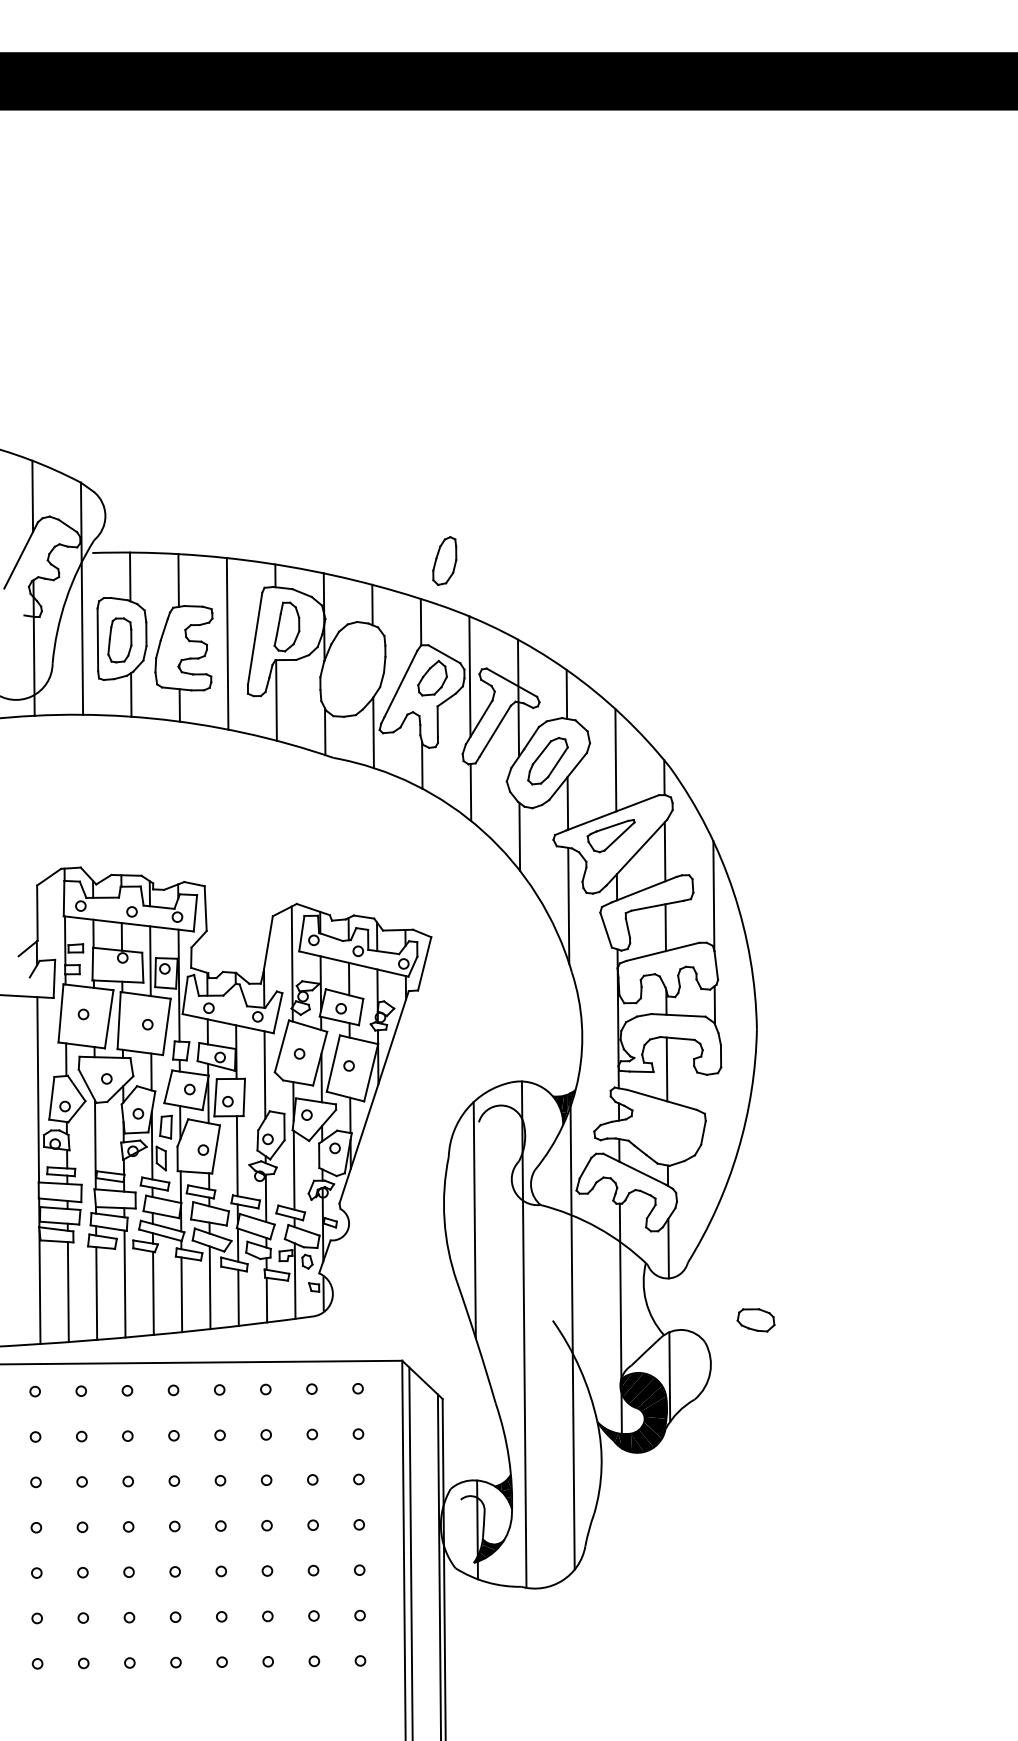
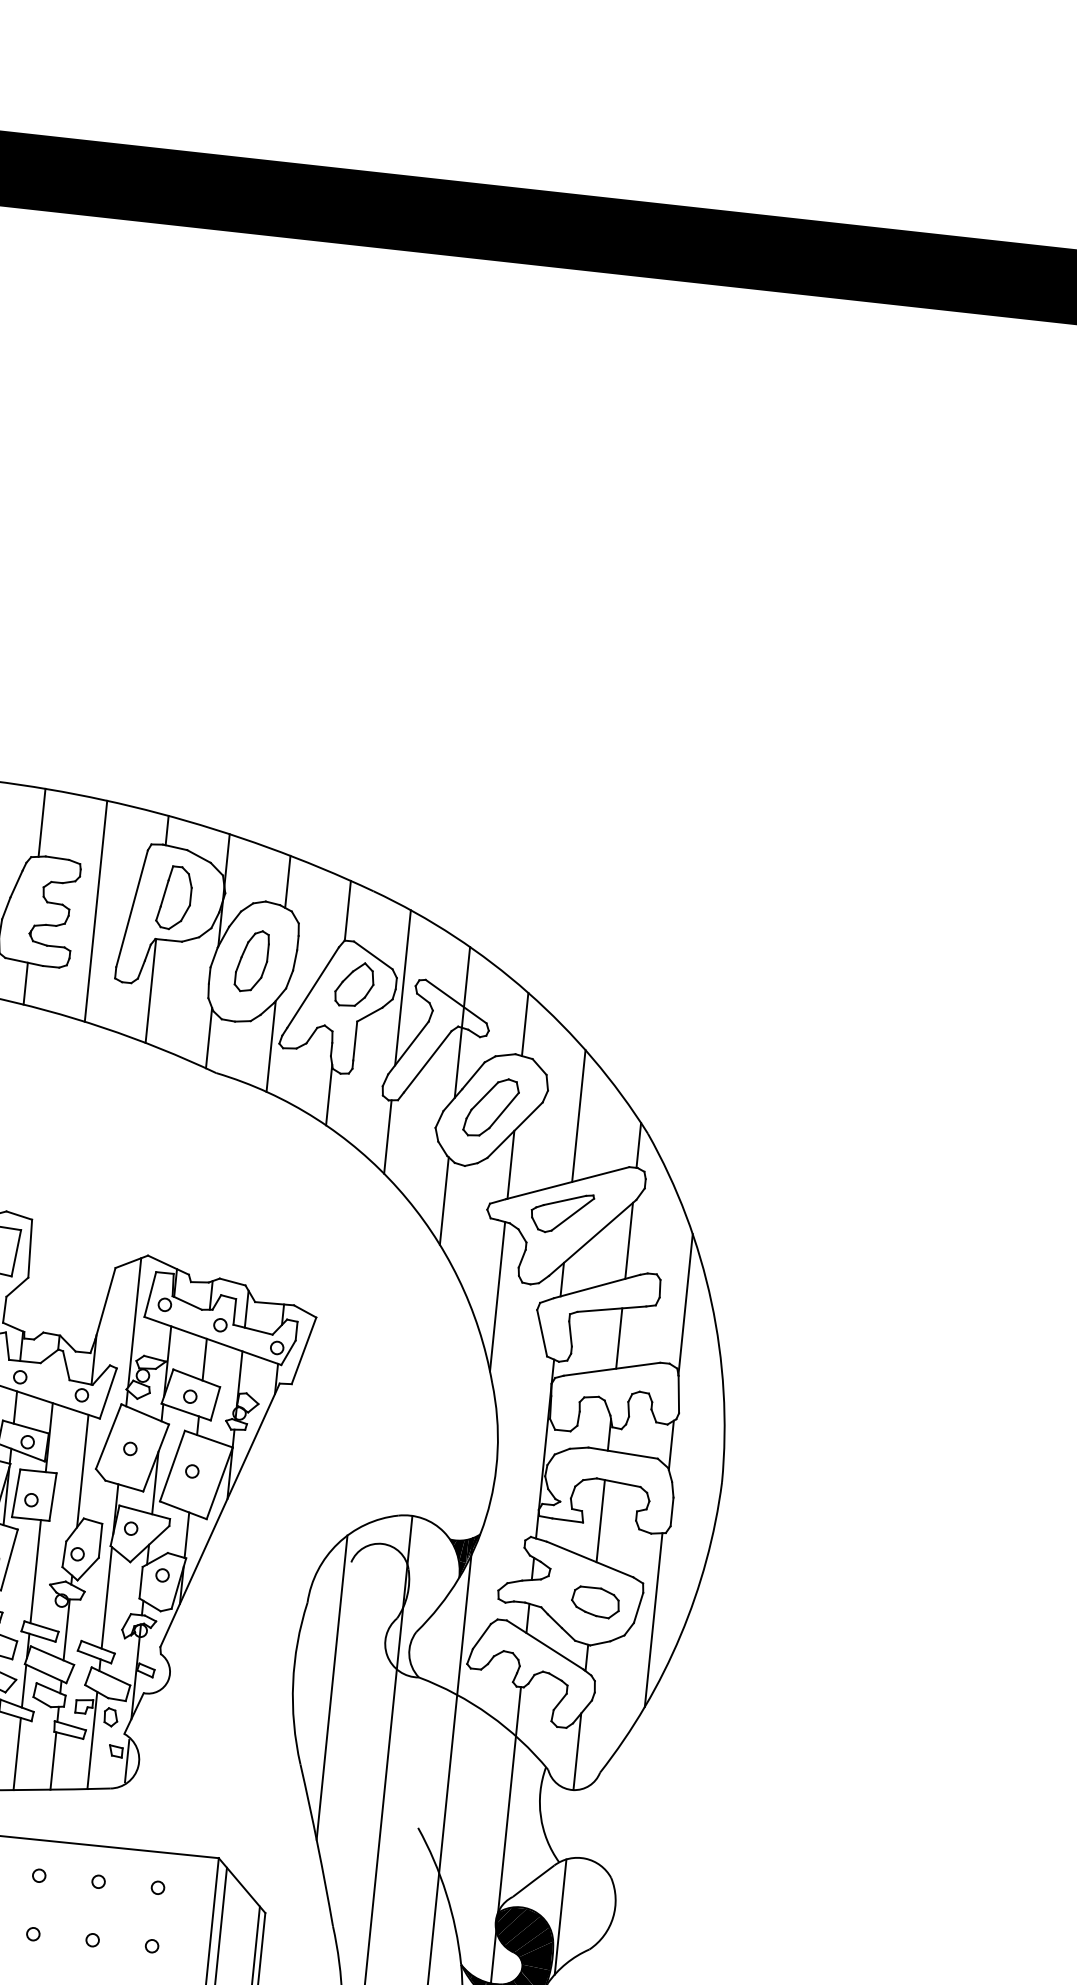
part: (444, 560) -> (251, 960), moved
line: (715, 1140) -> (652, 1619), added
part: (755, 1320) -> (594, 1602), moved

